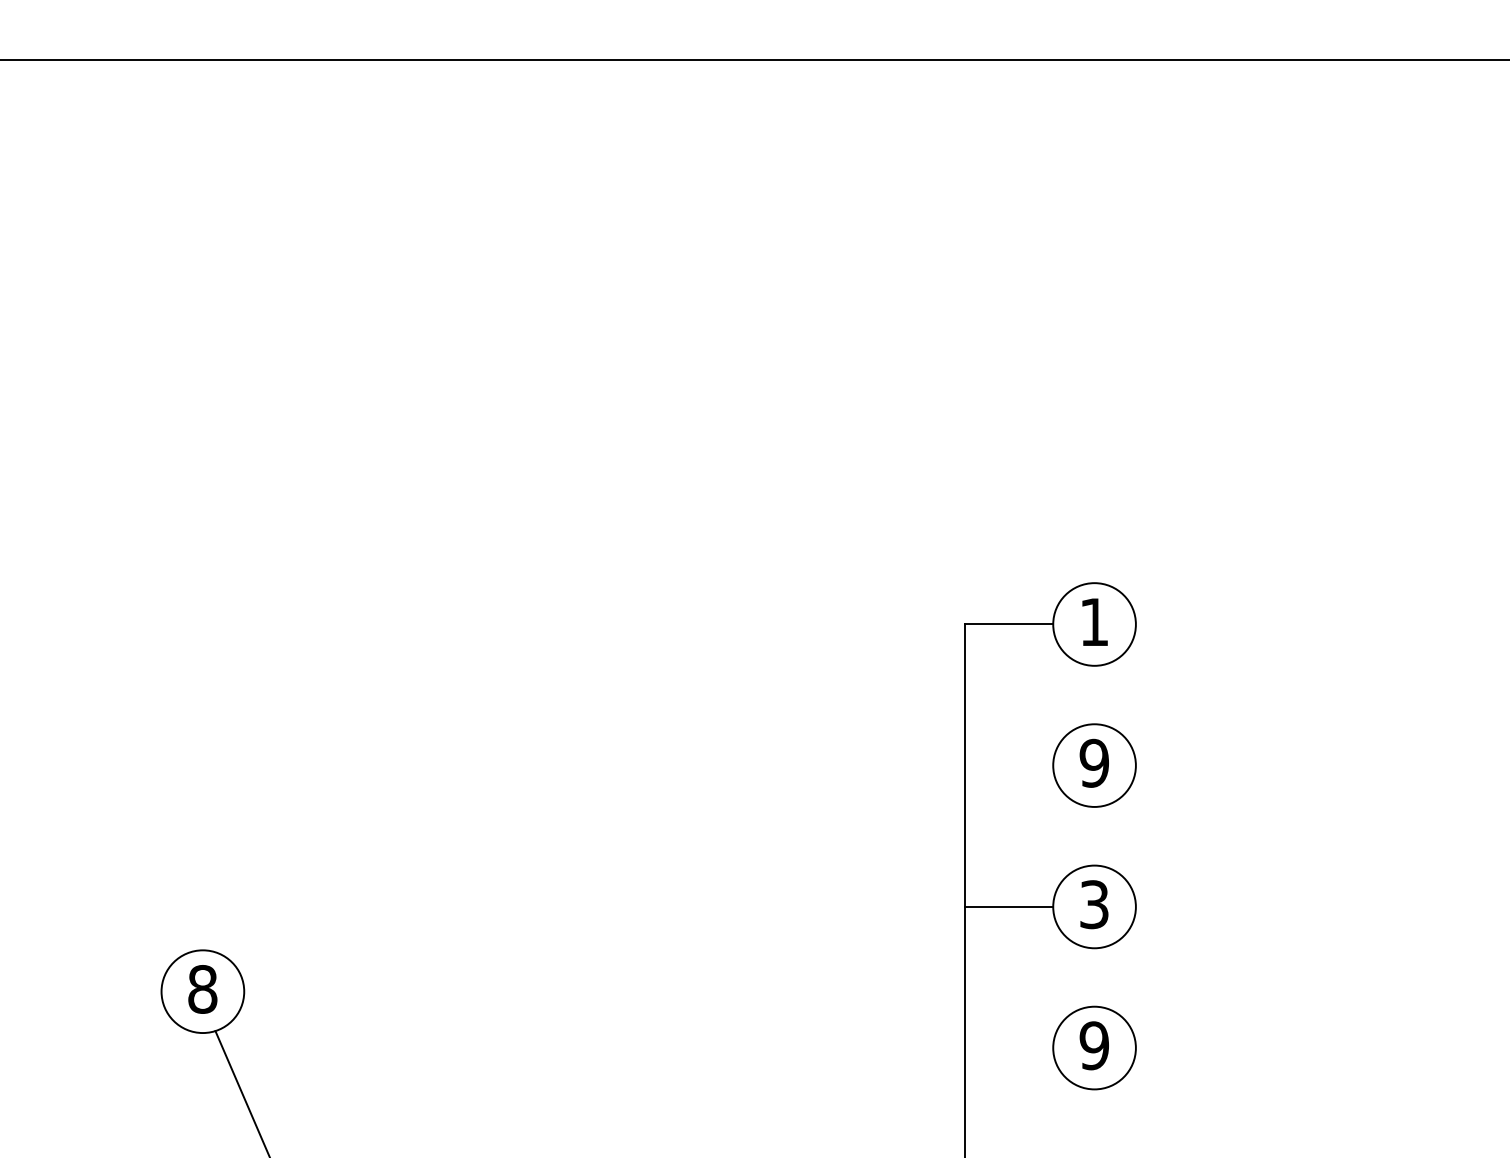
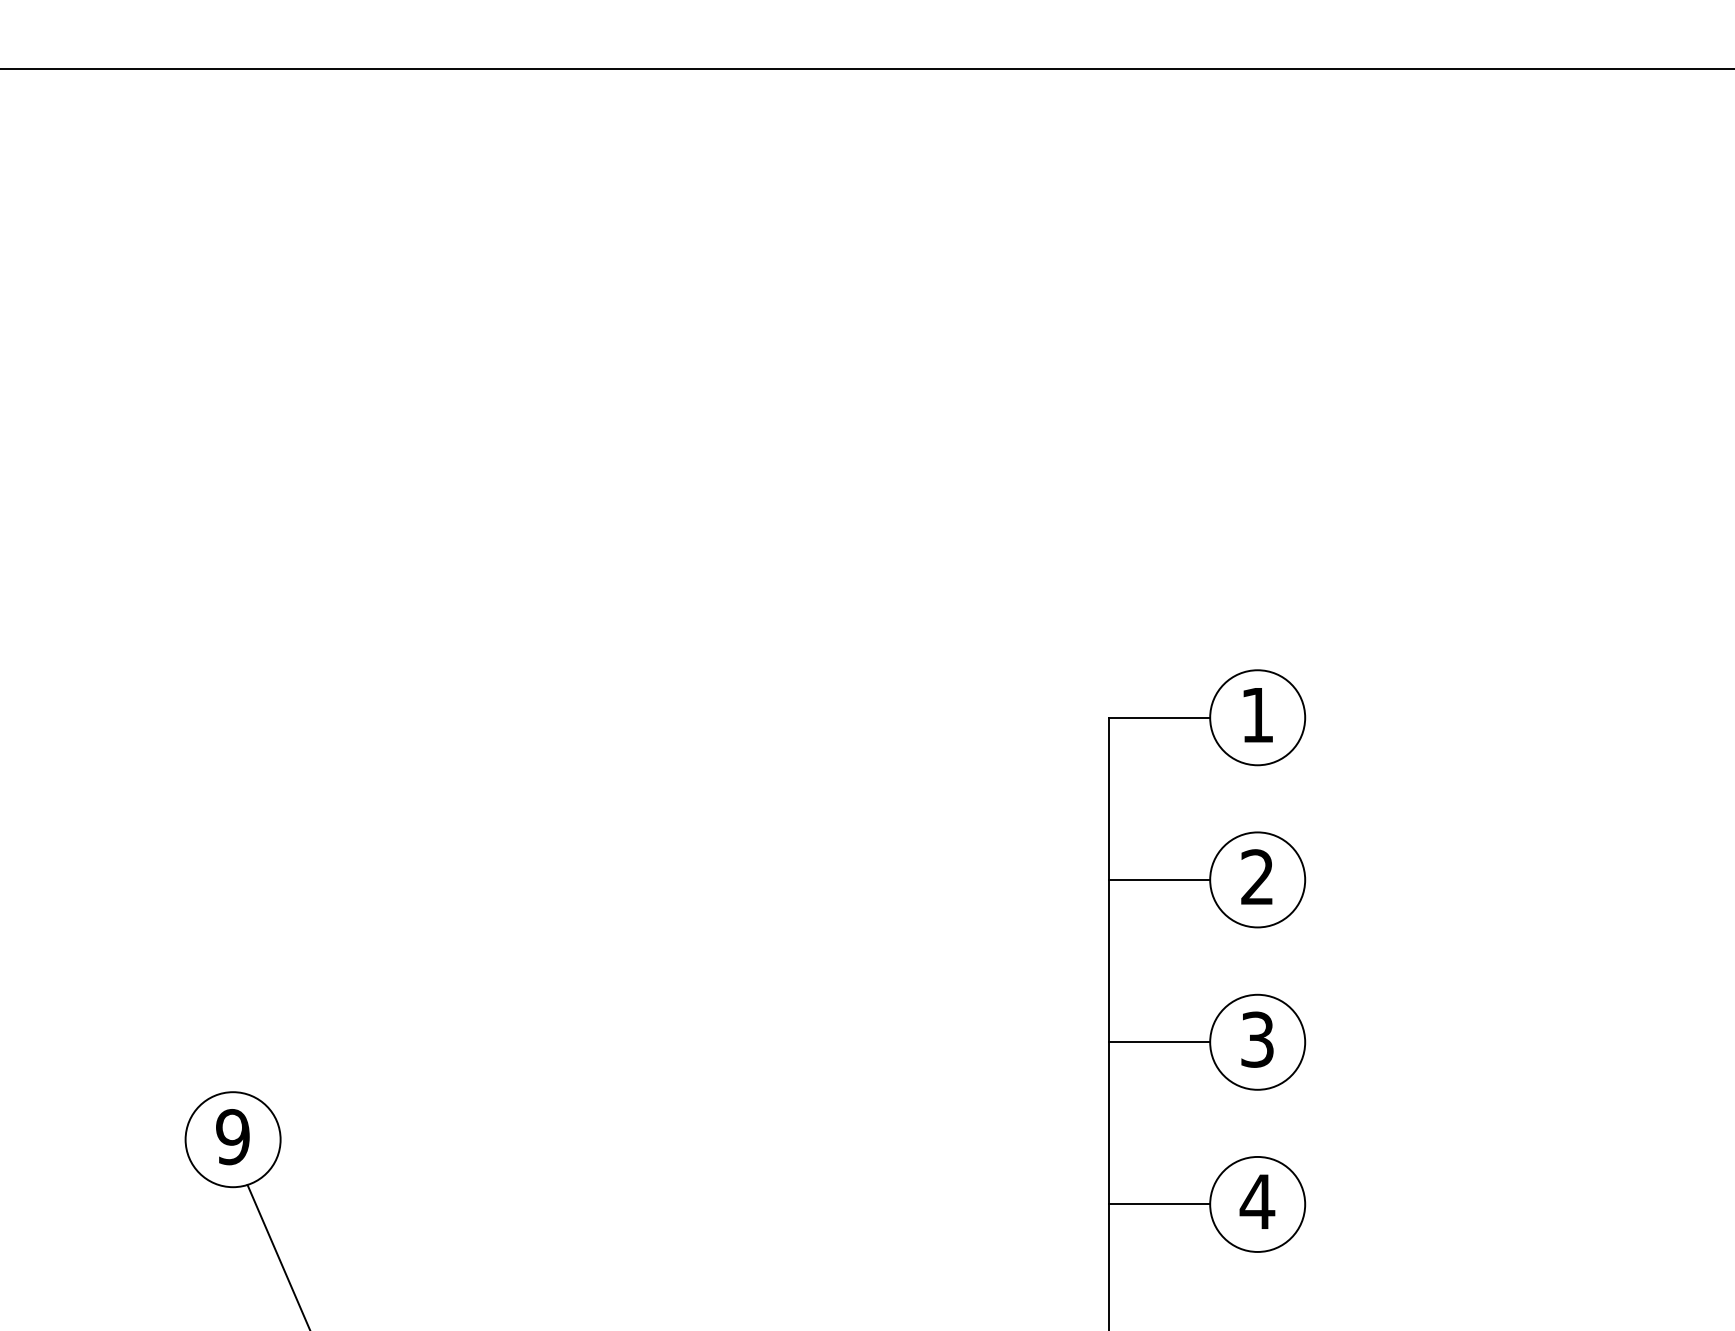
text: (1094, 763) -> (1257, 877), 9 -> 2
line: (1009, 765) -> (1159, 879), added
text: (202, 989) -> (232, 1137), 8 -> 9
text: (1094, 1045) -> (1257, 1201), 9 -> 4
line: (1009, 1048) -> (1159, 1204), added

